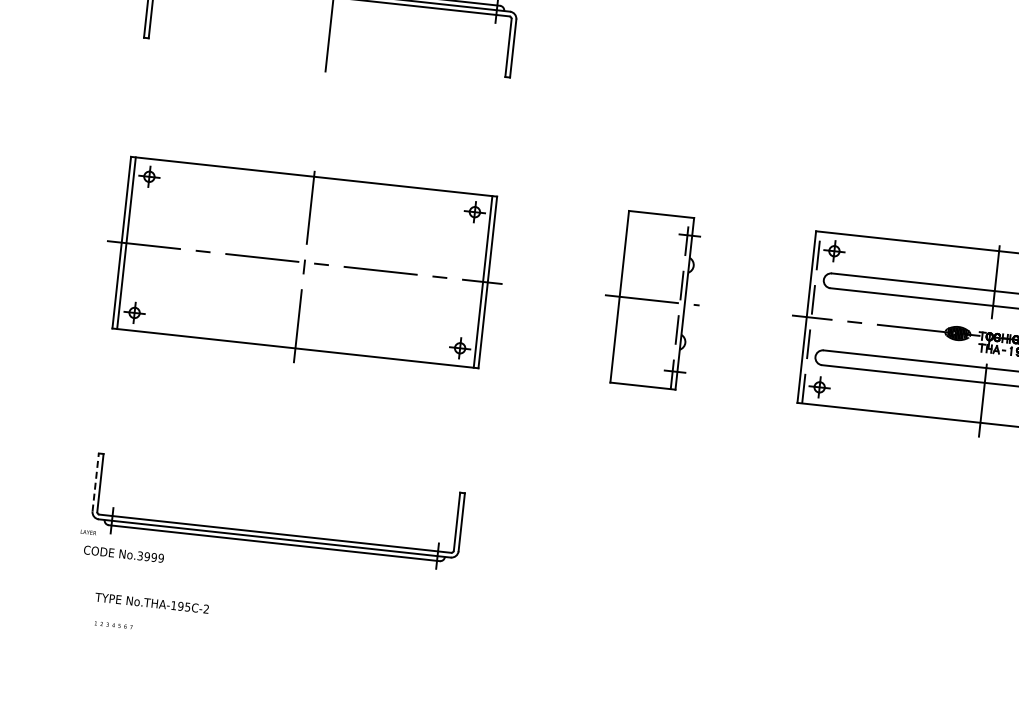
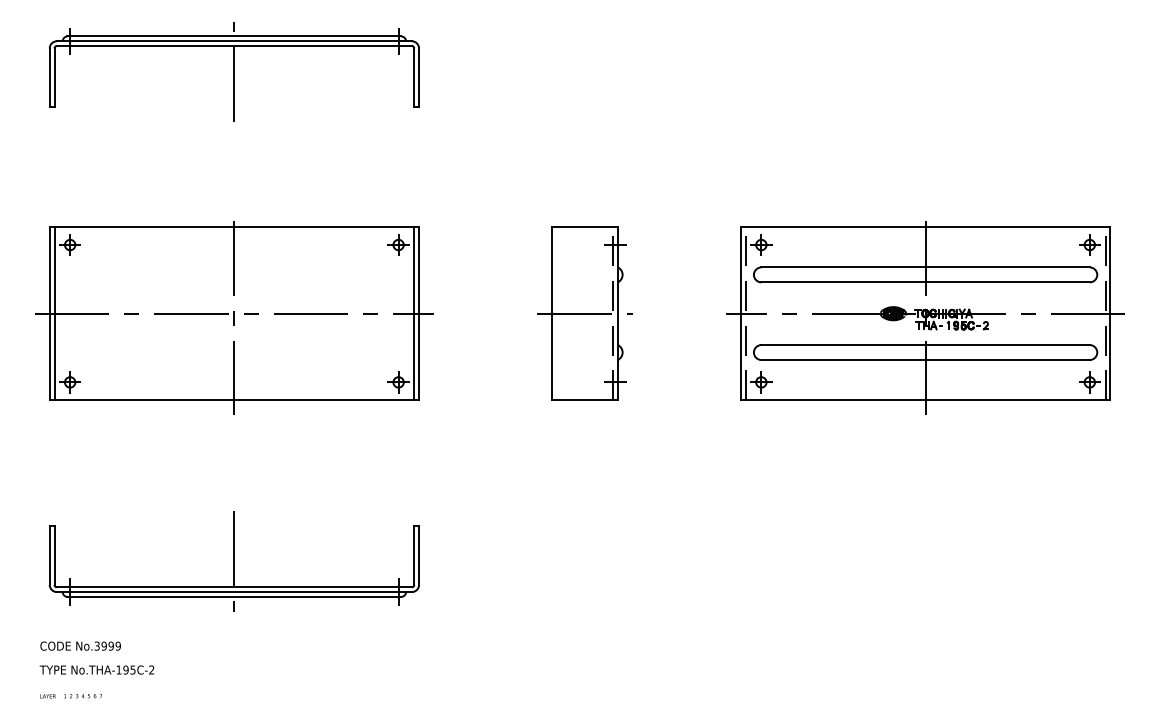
line: (95, 482) -> (49, 555), dashed -> solid
line: (278, 508) -> (234, 561), added
text: (88, 532) -> (47, 696), moved
text: (123, 553) -> (80, 645), moved
text: (151, 602) -> (96, 669), moved

